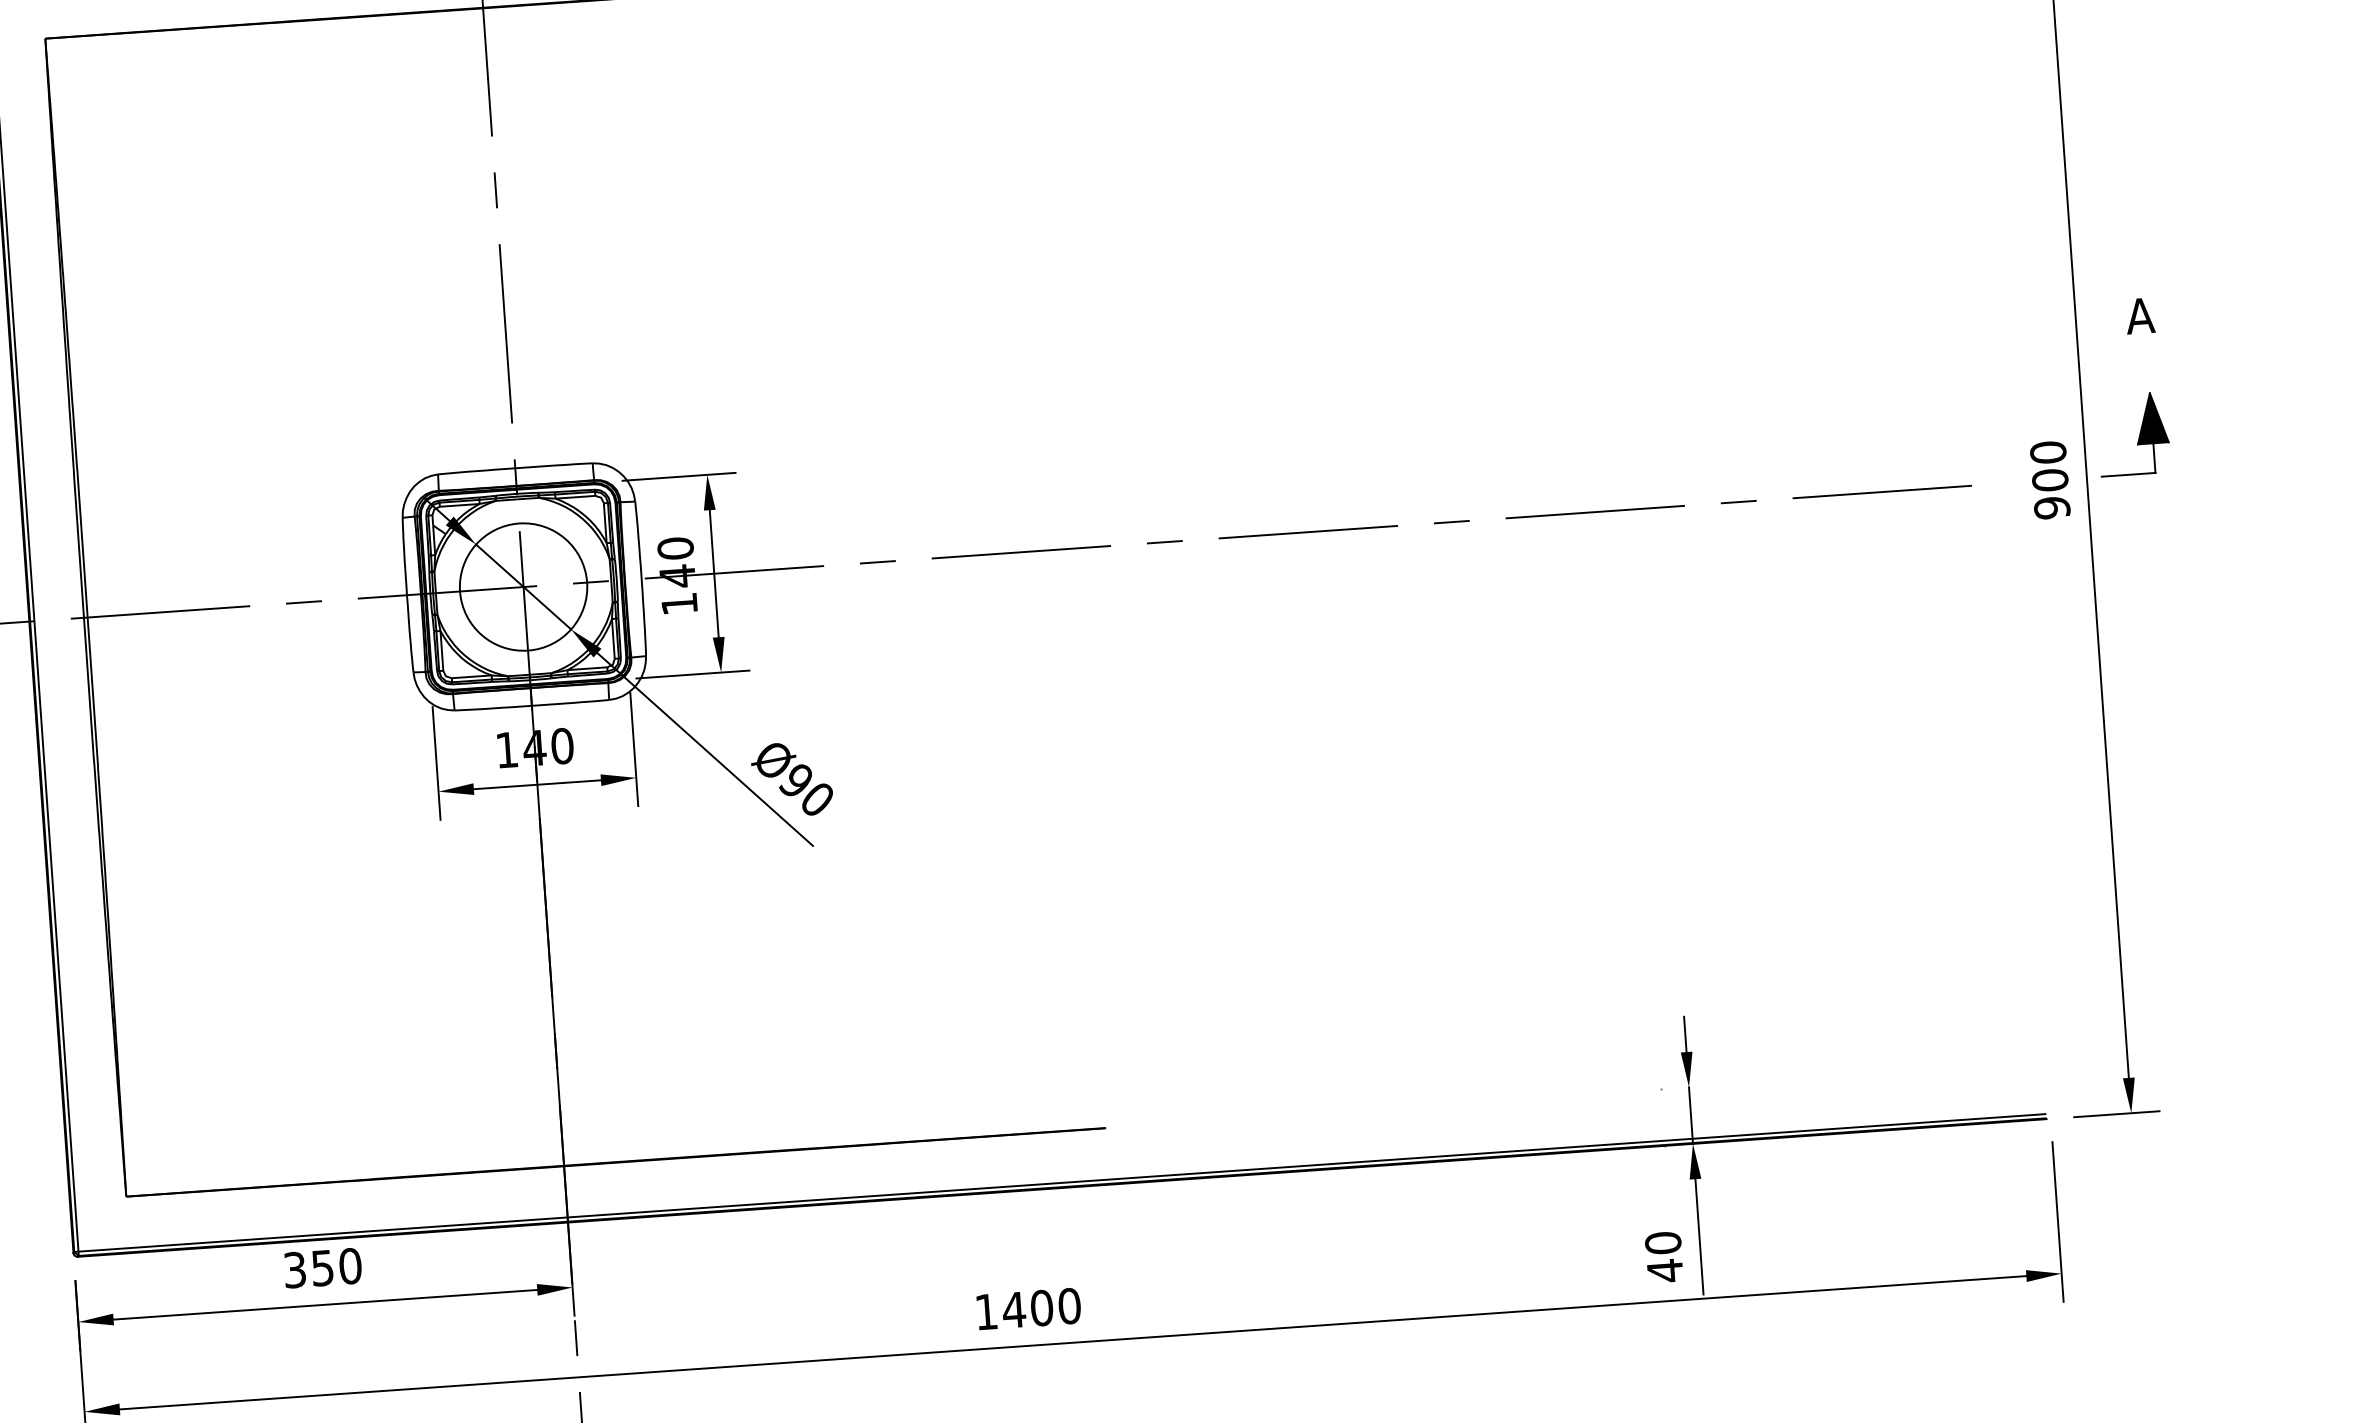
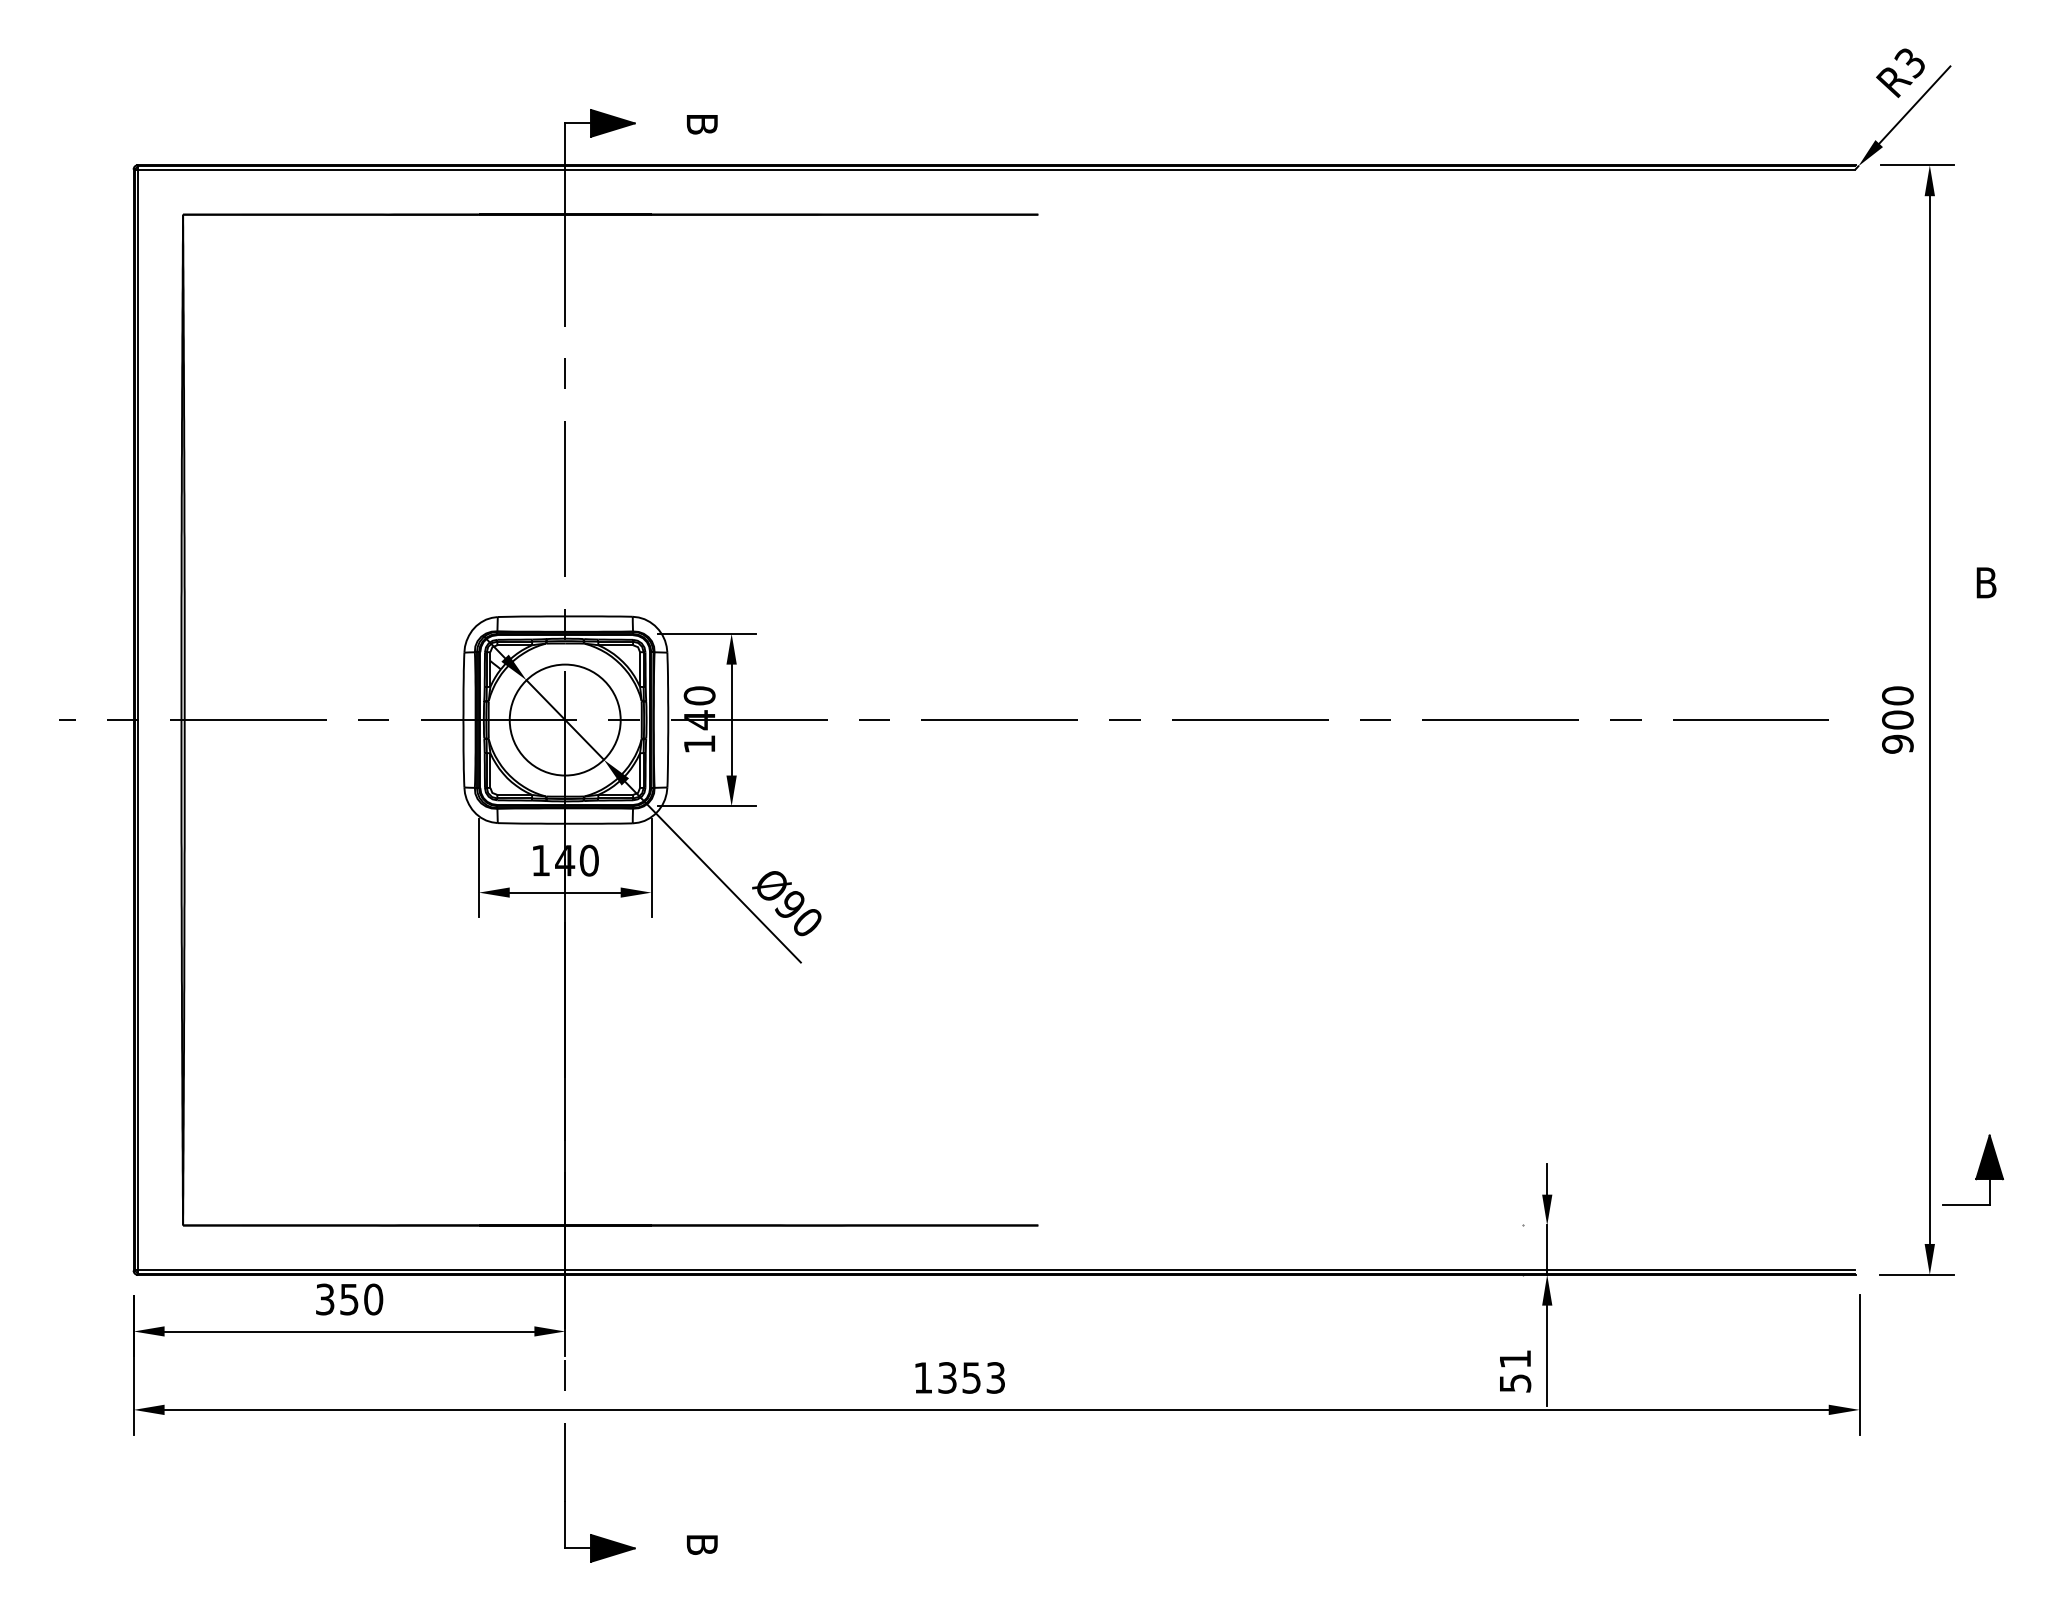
text: (2139, 315) -> (1985, 582), A -> B
part: (2134, 433) -> (1973, 1169), moved
text: (1664, 1257) -> (1515, 1371), 40 -> 51
text: (1041, 1307) -> (971, 1377), 1400 -> 1353

